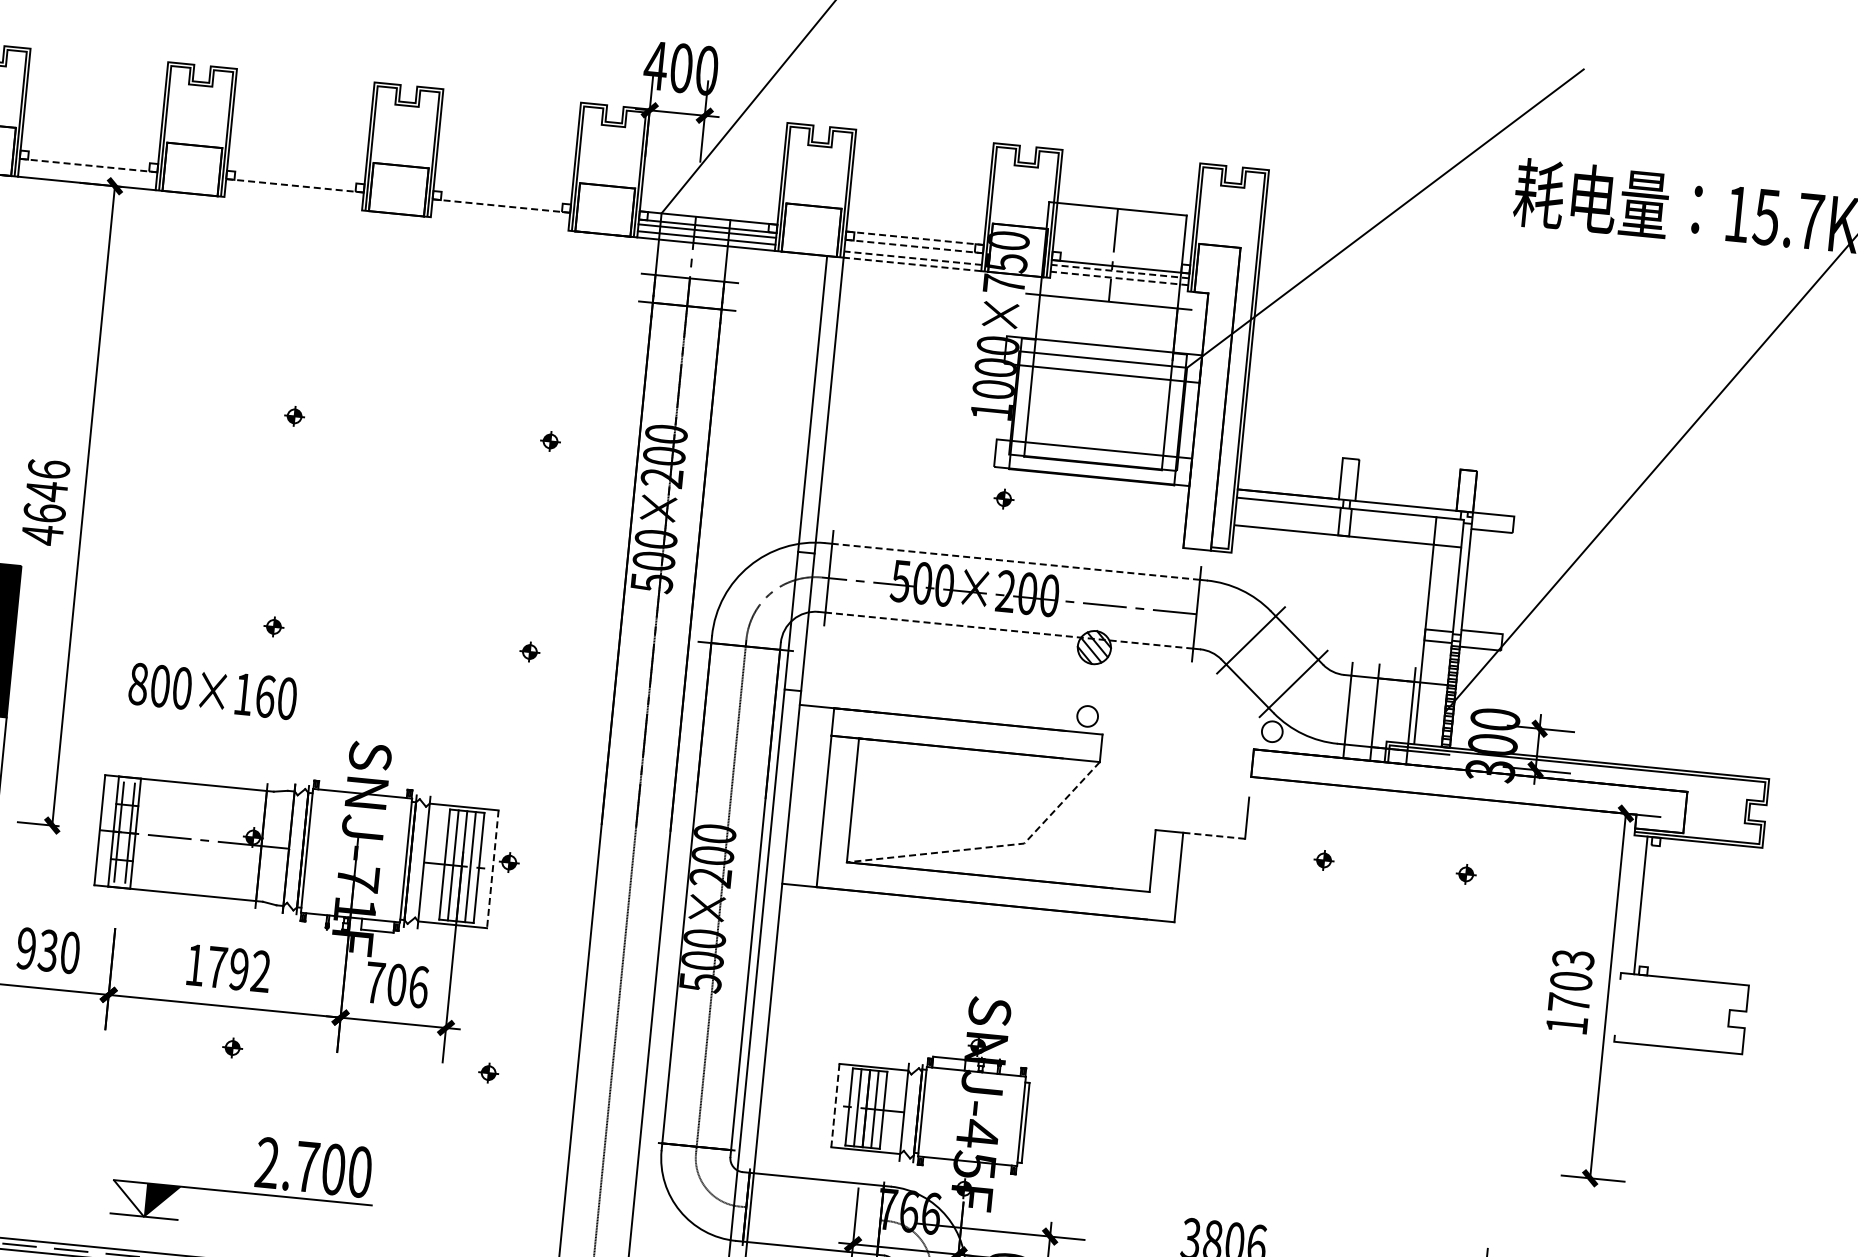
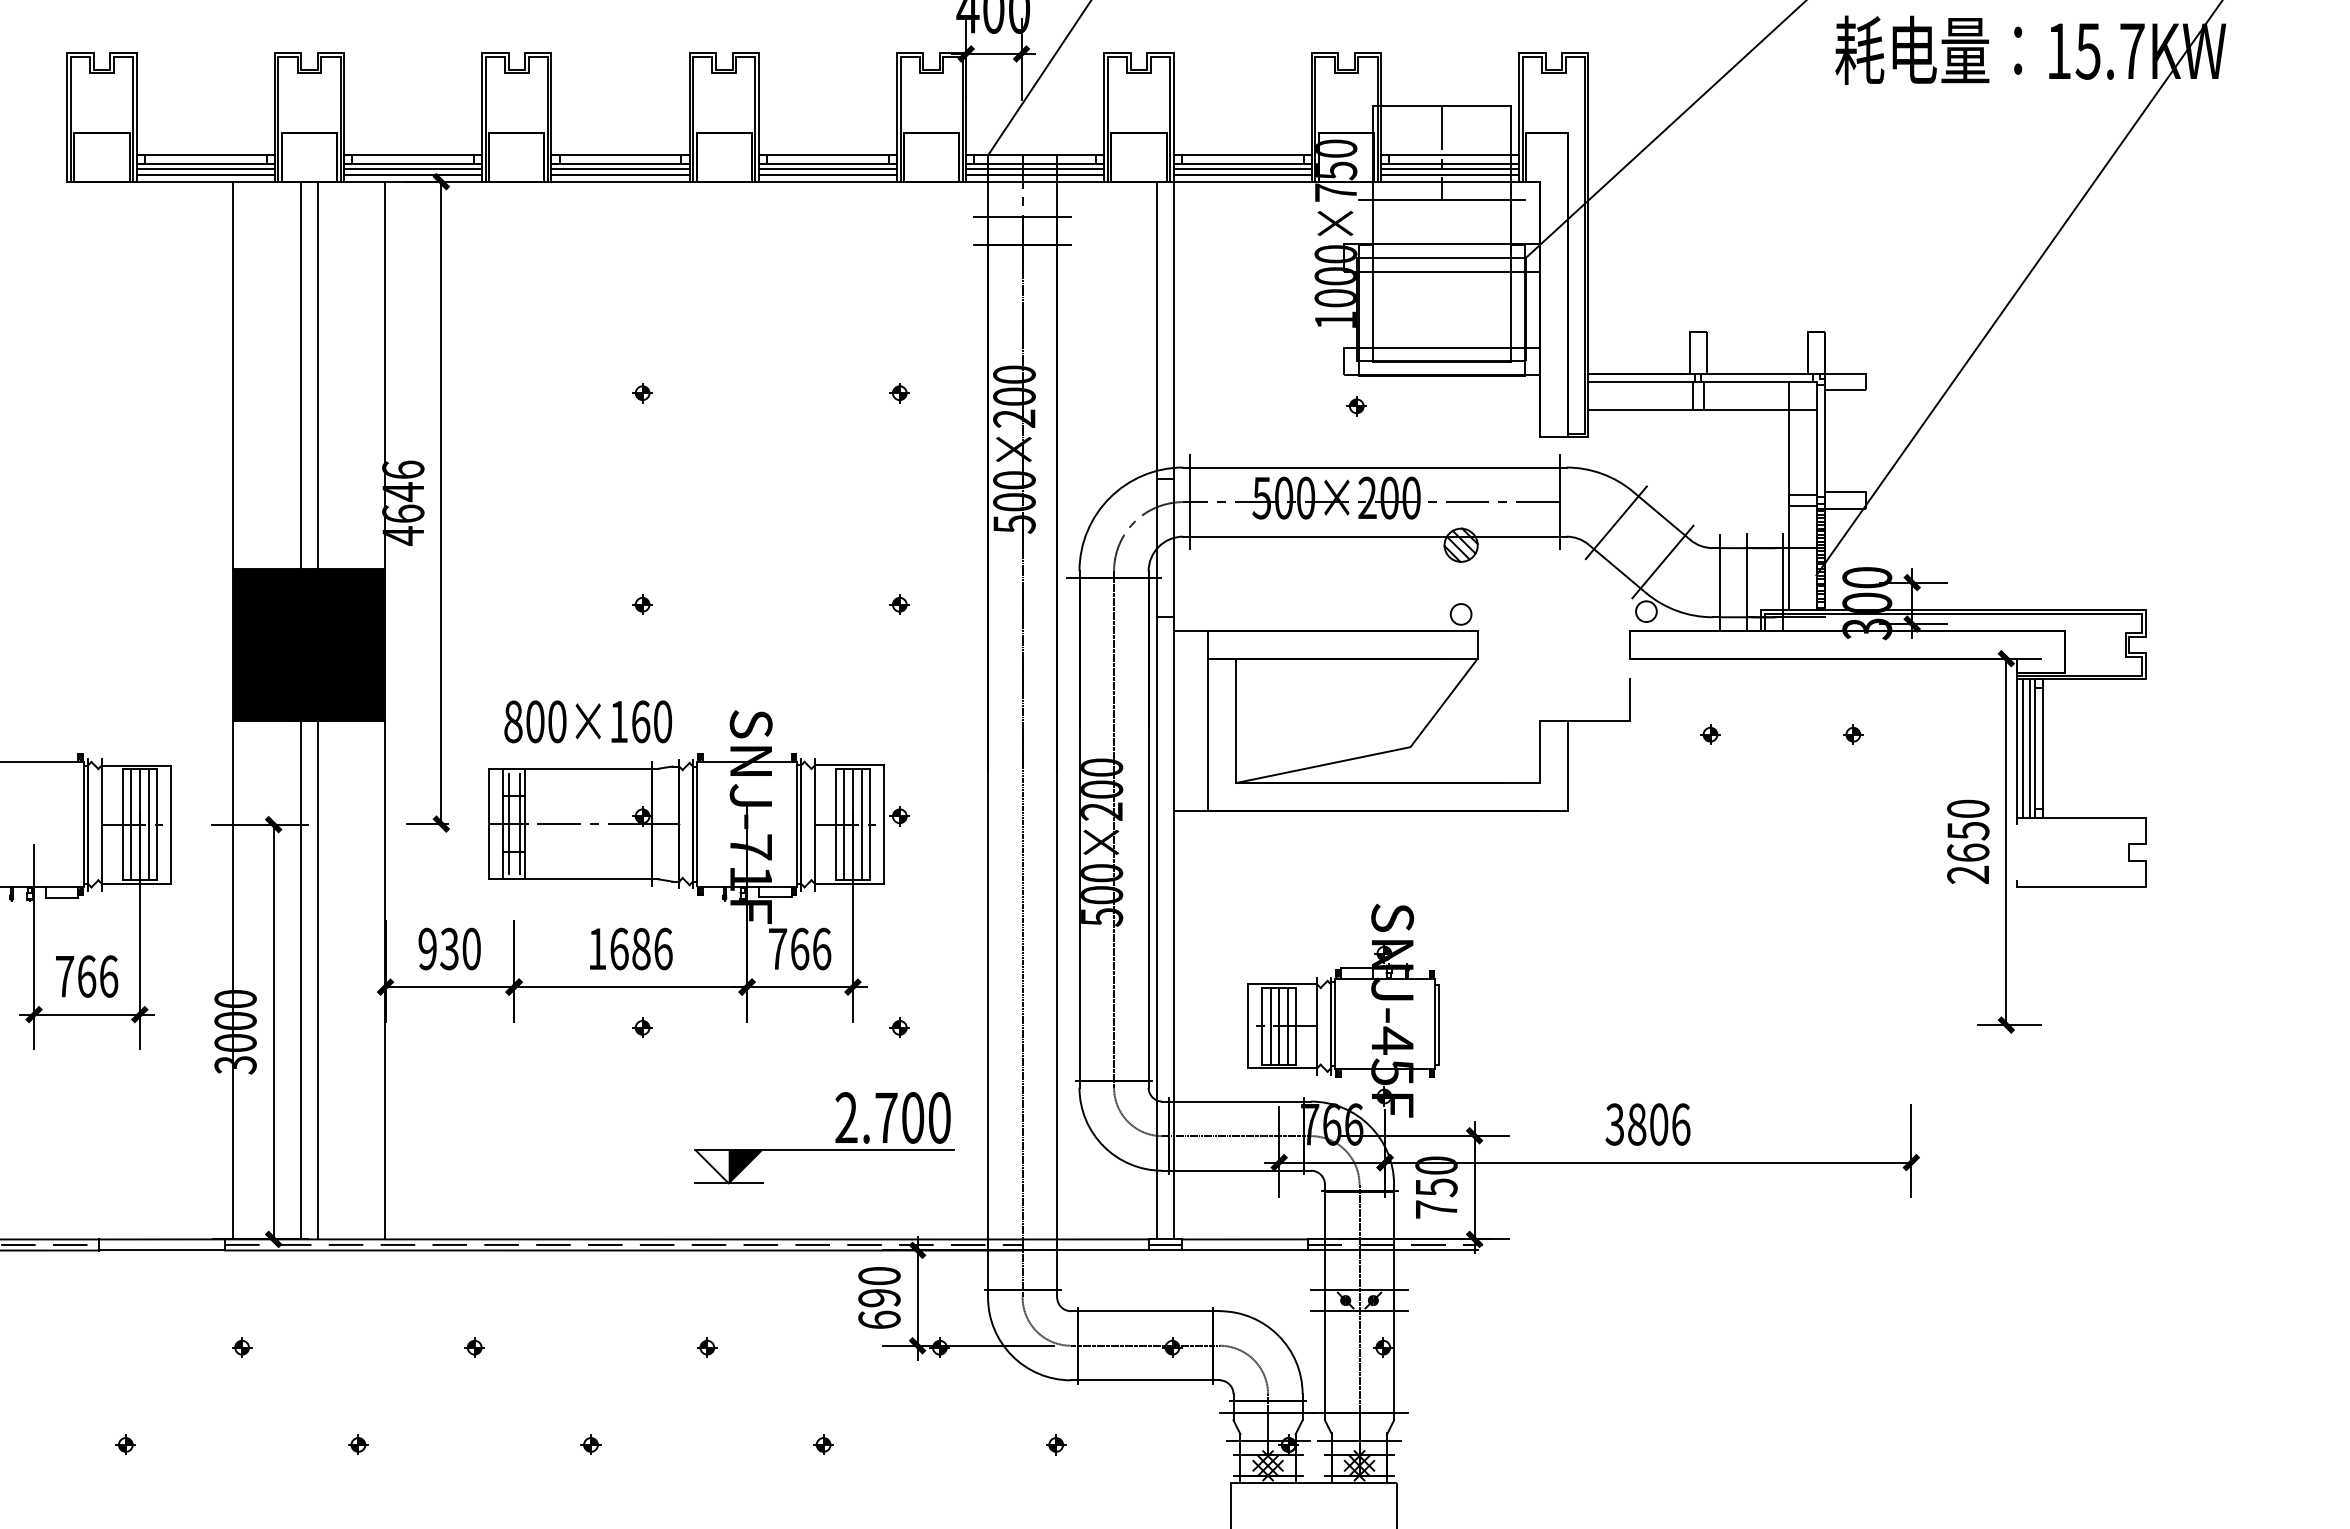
line: (88, 157) -> (412, 155), added
line: (88, 165) -> (413, 163), dashed -> solid
line: (87, 170) -> (412, 168), added
line: (86, 177) -> (412, 175), added
line: (295, 177) -> (620, 155), added
line: (296, 185) -> (621, 163), dashed -> solid
line: (294, 190) -> (620, 168), added
line: (293, 197) -> (620, 175), added
line: (501, 197) -> (827, 155), added
line: (293, 203) -> (620, 181), added
line: (502, 205) -> (828, 163), dashed -> solid
line: (500, 210) -> (827, 168), added
line: (499, 217) -> (827, 175), added
line: (499, 223) -> (827, 181), added
line: (915, 238) -> (1243, 155), dashed -> solid
line: (915, 246) -> (1243, 163), dashed -> solid
line: (913, 251) -> (1242, 168), added
line: (912, 258) -> (1242, 175), dashed -> solid
line: (1120, 258) -> (1449, 155), added
line: (912, 264) -> (1242, 181), dashed -> solid
line: (1119, 271) -> (1449, 168), dashed -> solid
line: (1118, 278) -> (1449, 175), dashed -> solid
line: (1118, 284) -> (1449, 181), added
line: (40, 372) -> (385, 374), added
line: (1015, 561) -> (1374, 467), dashed -> solid
line: (1009, 630) -> (1374, 536), dashed -> solid
text: (212, 690) -> (587, 721), moved
line: (1213, 835) -> (1598, 720), dashed -> solid
line: (991, 846) -> (1378, 753), dashed -> solid
line: (493, 870) -> (884, 825), dashed -> solid
line: (1627, 904) -> (2016, 748), added
line: (1634, 904) -> (2023, 748), added
line: (1645, 905) -> (2034, 748), added
line: (1654, 906) -> (2043, 748), added
text: (239, 968) -> (641, 948), 1792 -> 1686
text: (397, 984) -> (800, 948), 706 -> 766
text: (1570, 991) -> (1968, 841), 1703 -> 2650
line: (835, 1105) -> (1248, 1026), dashed -> solid
part: (242, 1192) -> (824, 1149), moved
line: (813, 1214) -> (1236, 1136), added

